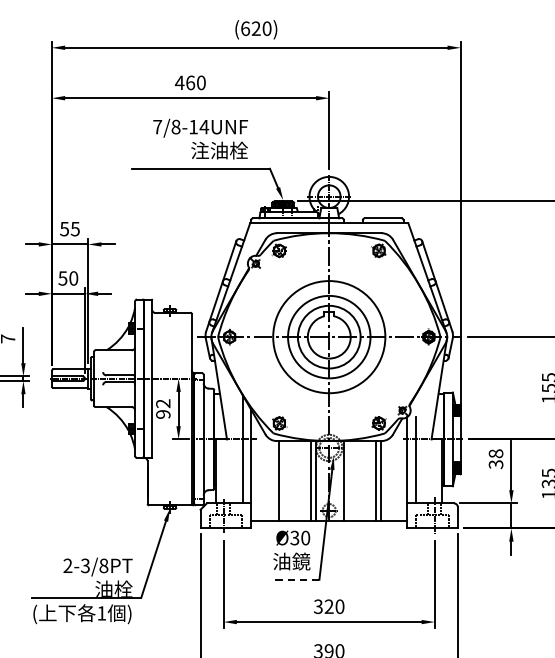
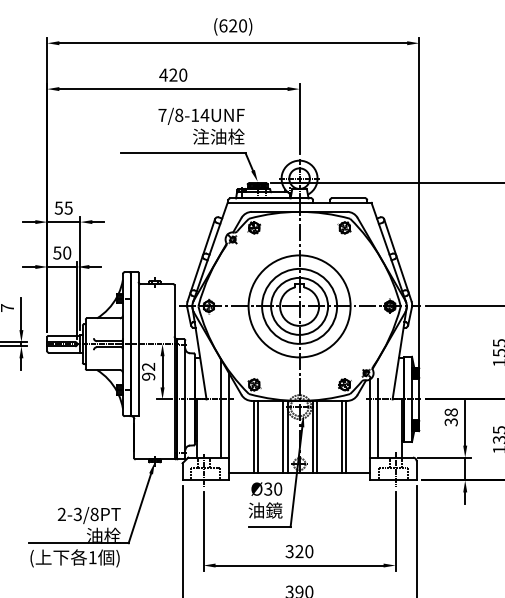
text: (190, 82) -> (173, 74), 460 -> 420
text: (200, 138) -> (201, 125), moved
line: (284, 480) -> (258, 436), added
line: (347, 480) -> (316, 436), added
line: (296, 580) -> (269, 527), dashed -> solid

